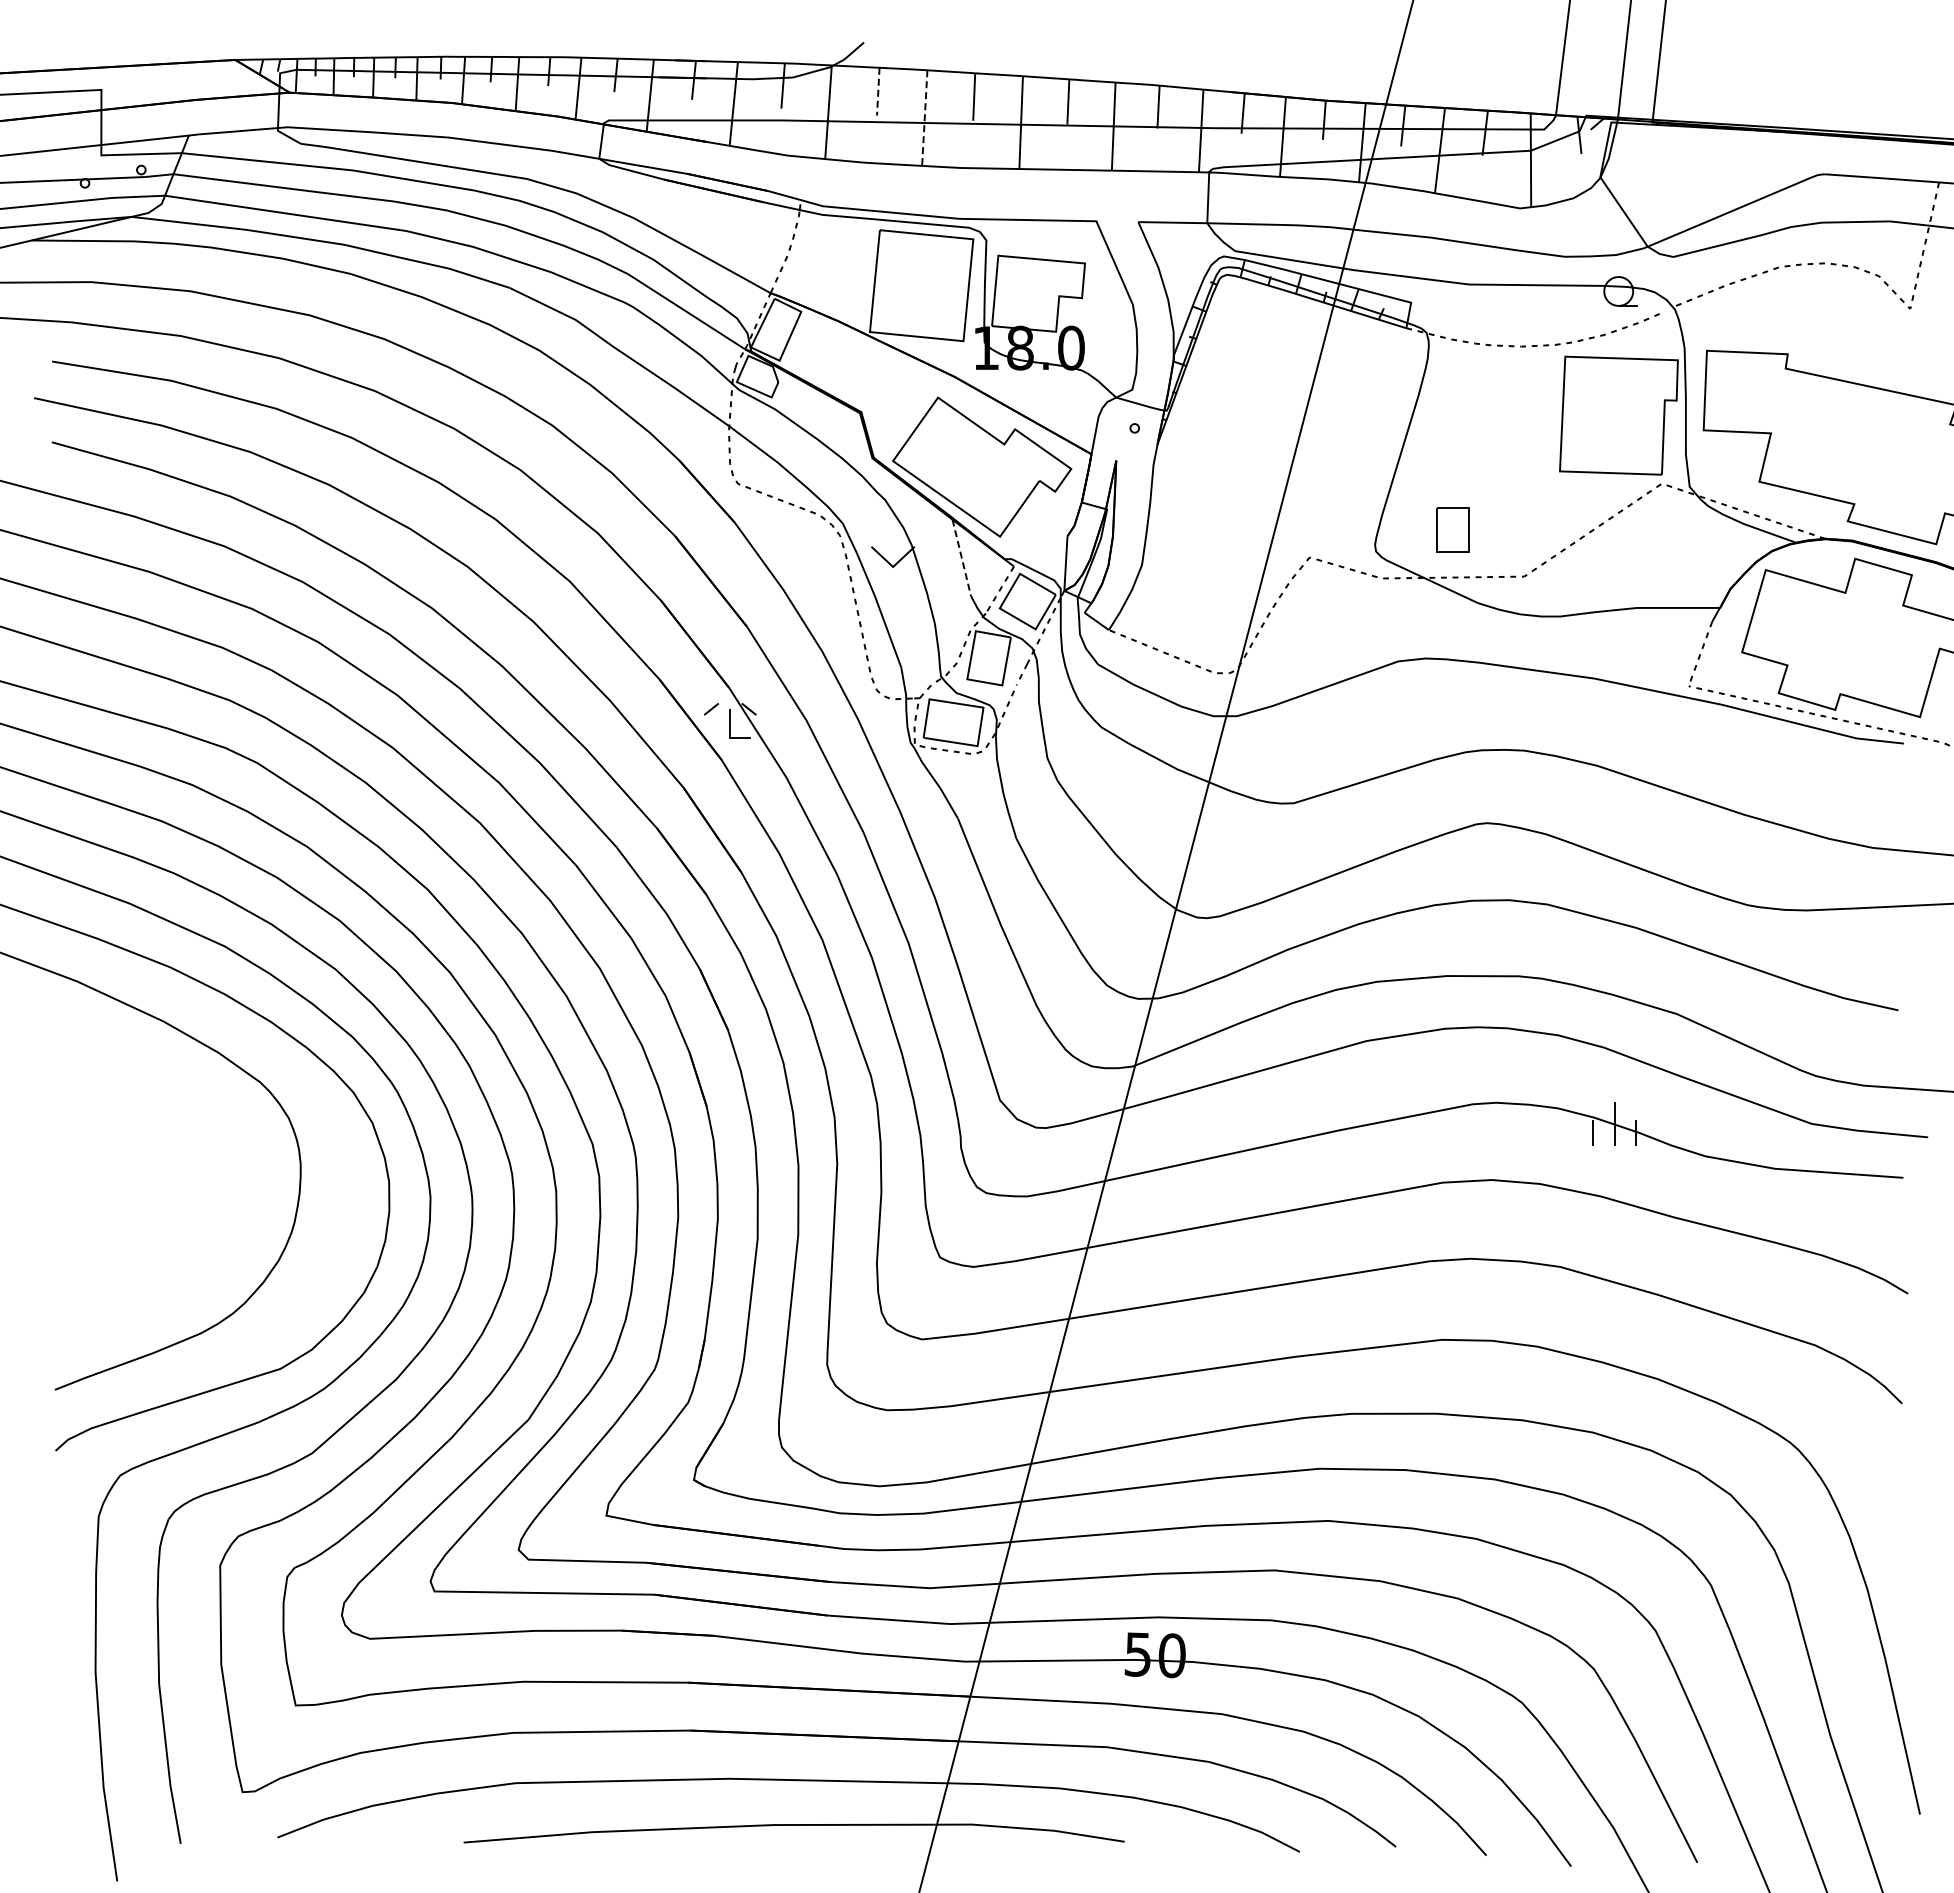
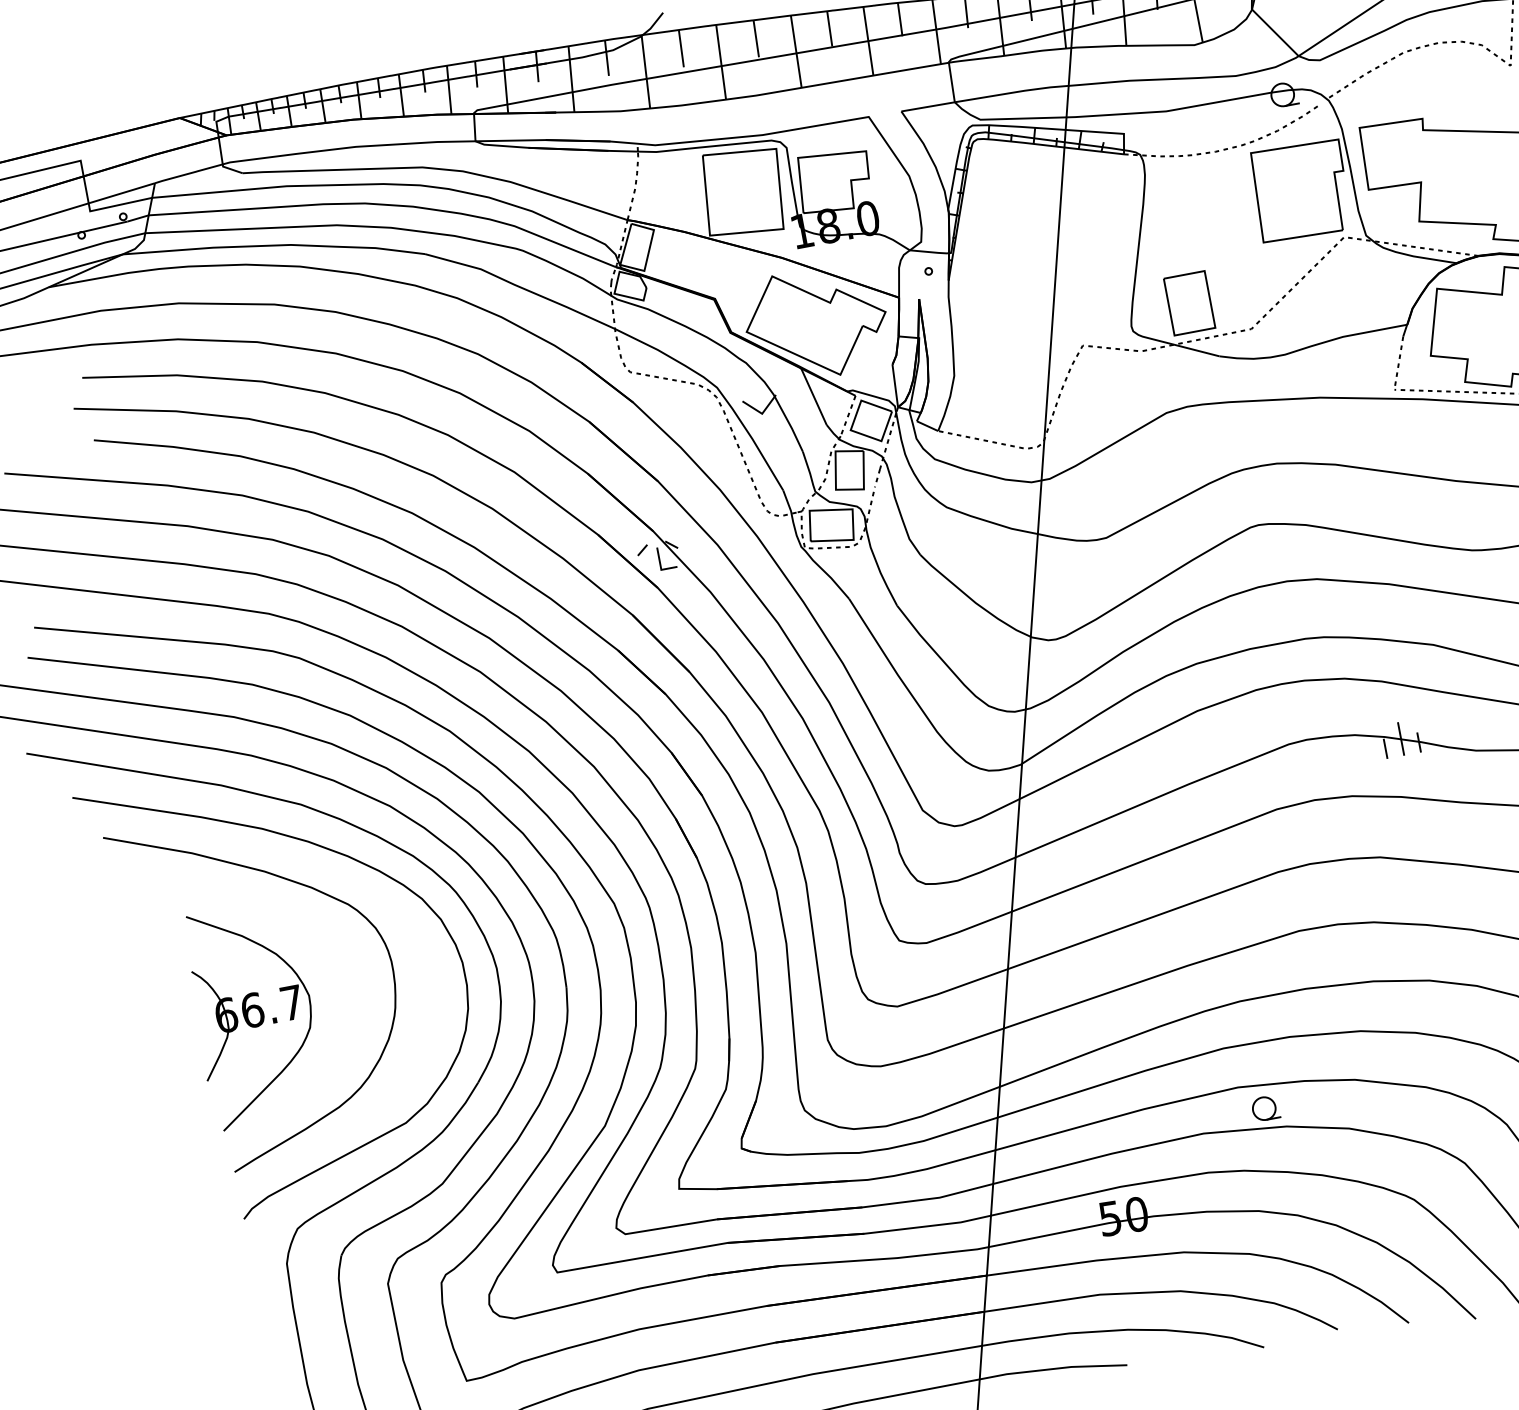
line: (878, 91) -> (681, 48), dashed -> solid
line: (924, 118) -> (720, 62), dashed -> solid
part: (1453, 529) -> (1189, 303), size x1.67
line: (961, 558) -> (813, 397), dashed -> solid
part: (115, 1197) -> (253, 1014), added
part: (1358, 1553) -> (1265, 1108), added

